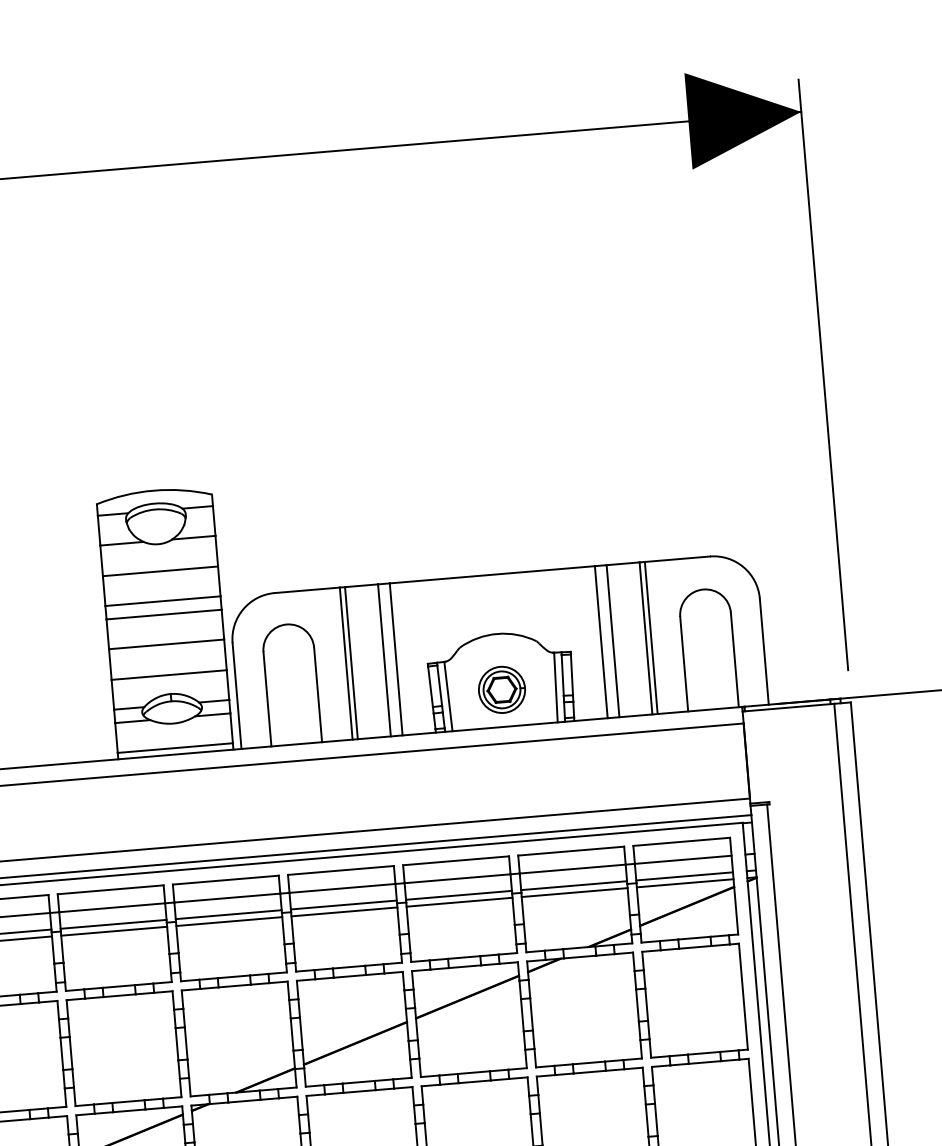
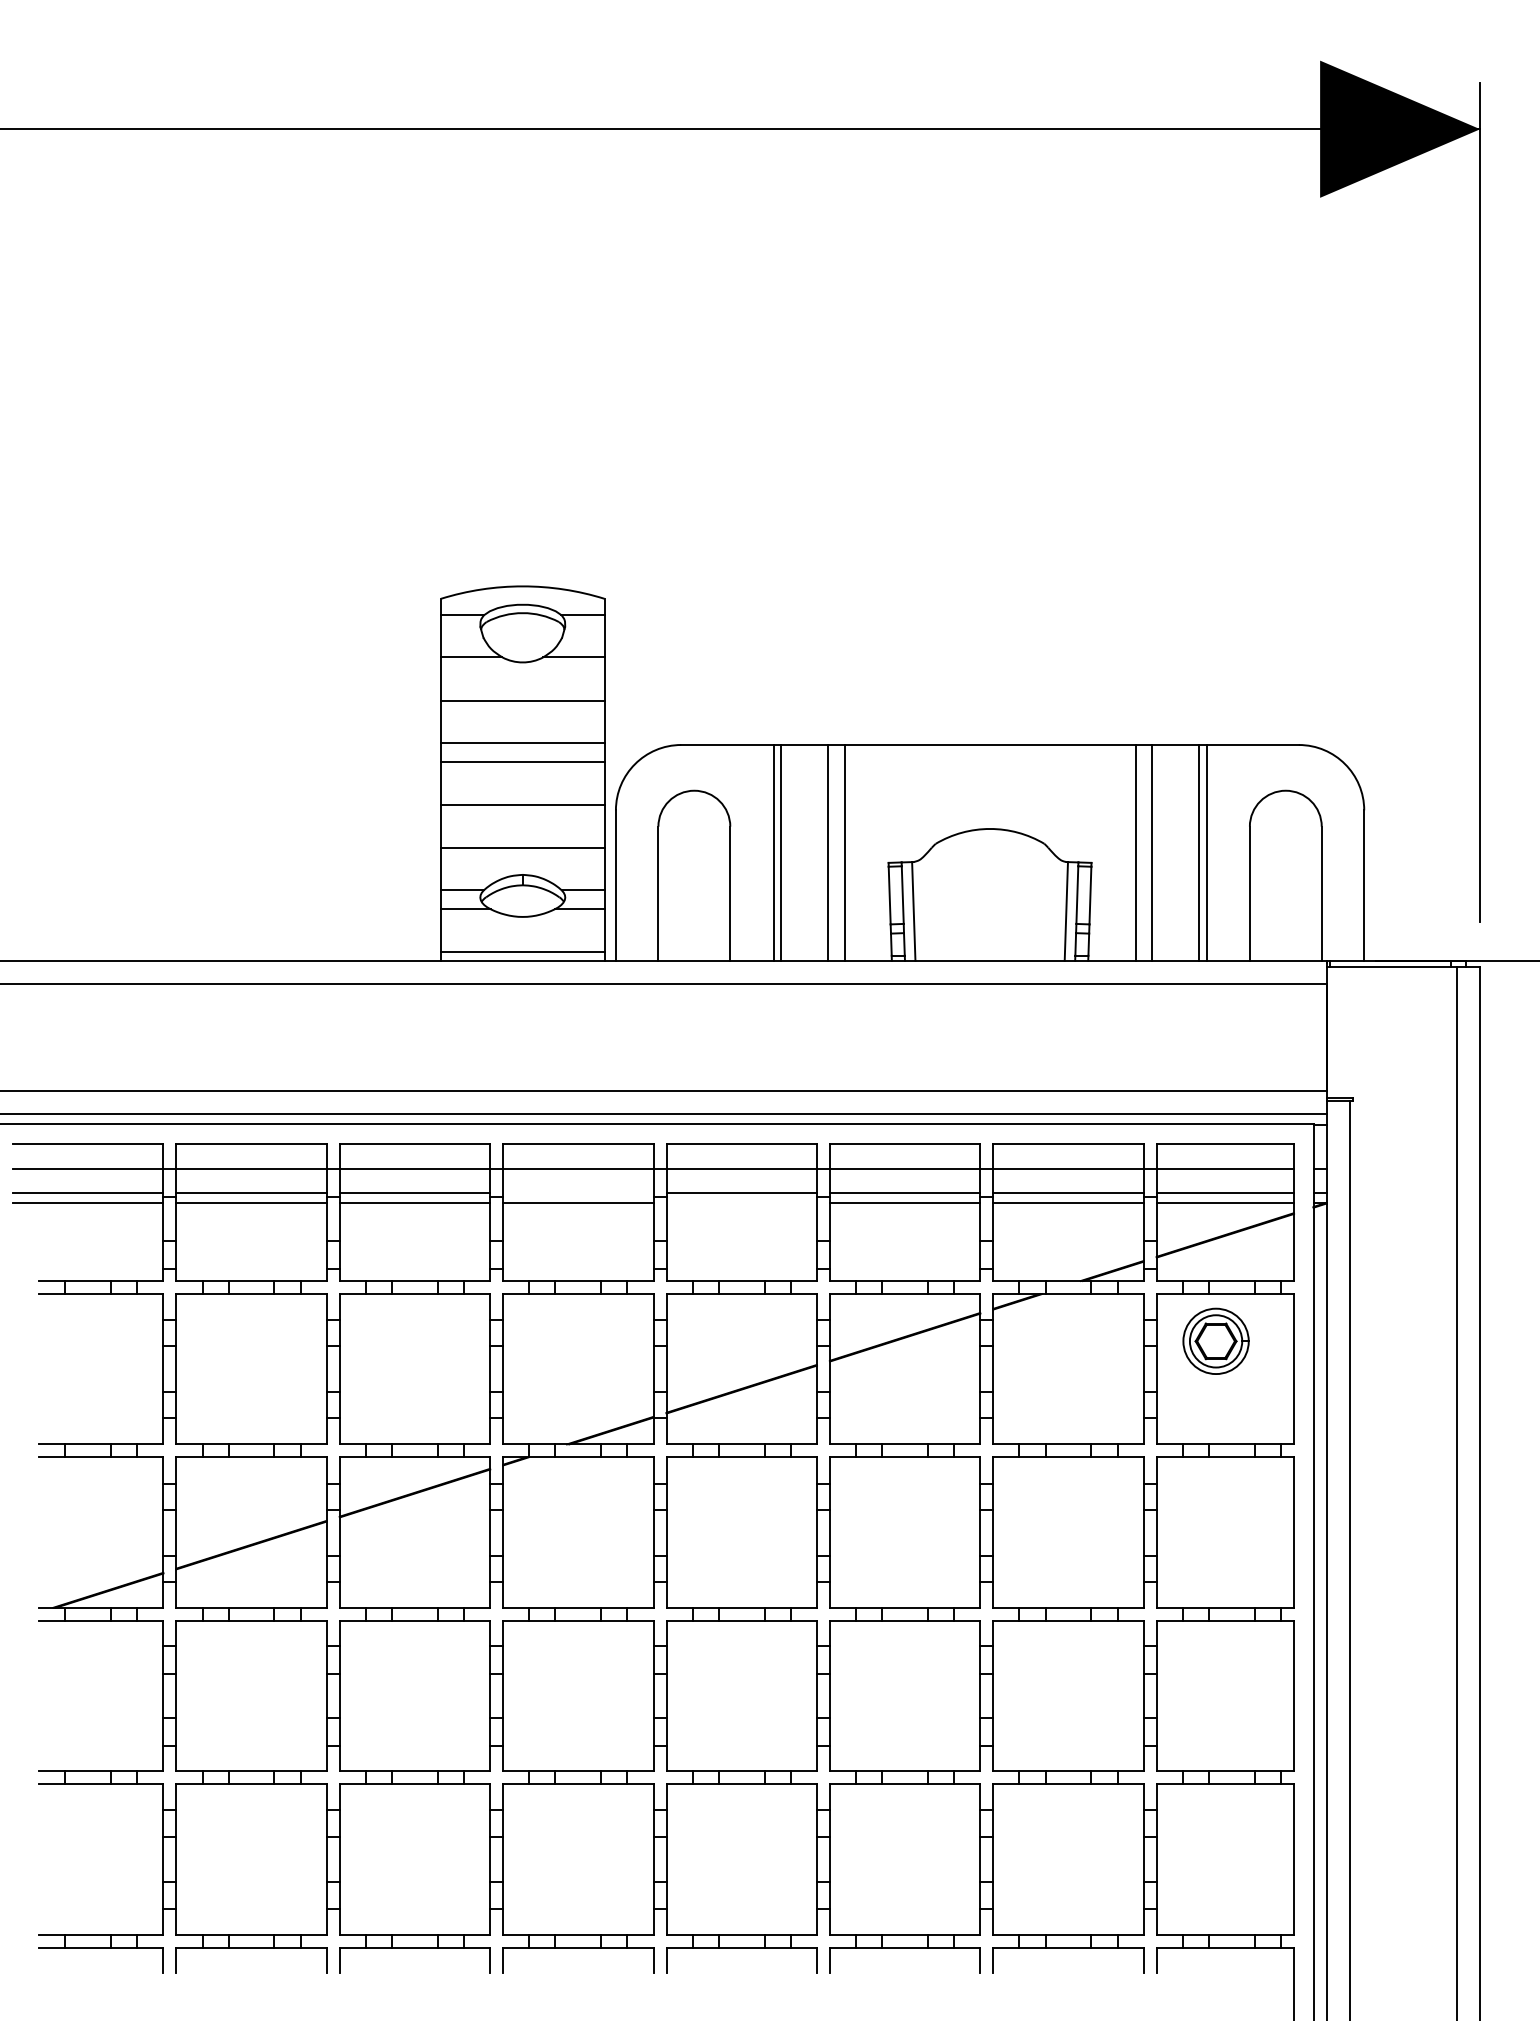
part: (501, 689) -> (1215, 1340), moved
line: (344, 911) -> (741, 1202), removed
line: (228, 914) -> (578, 1192), removed

